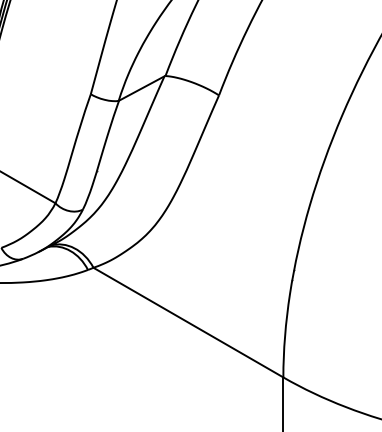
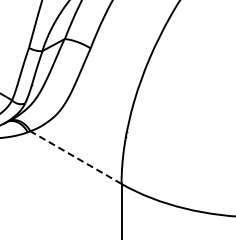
line: (187, 322) -> (75, 157), solid -> dashed

